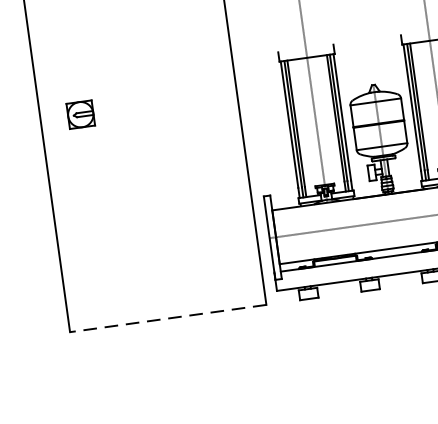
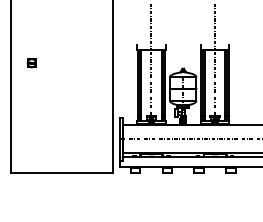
part: (79, 115) -> (31, 63), size x0.62
line: (169, 319) -> (62, 173), dashed -> solid

